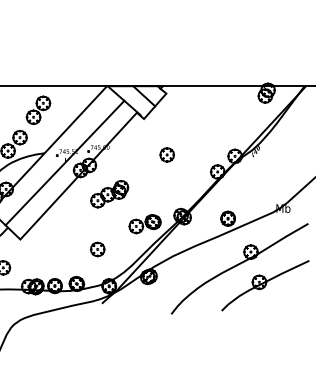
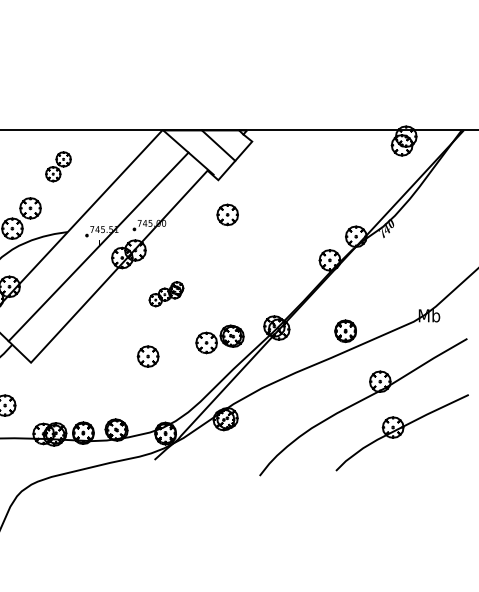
part: (38, 109) -> (58, 165), size x0.7
part: (166, 154) -> (226, 214), moved
part: (109, 194) -> (166, 294), size x0.6
part: (97, 249) -> (147, 356), moved

